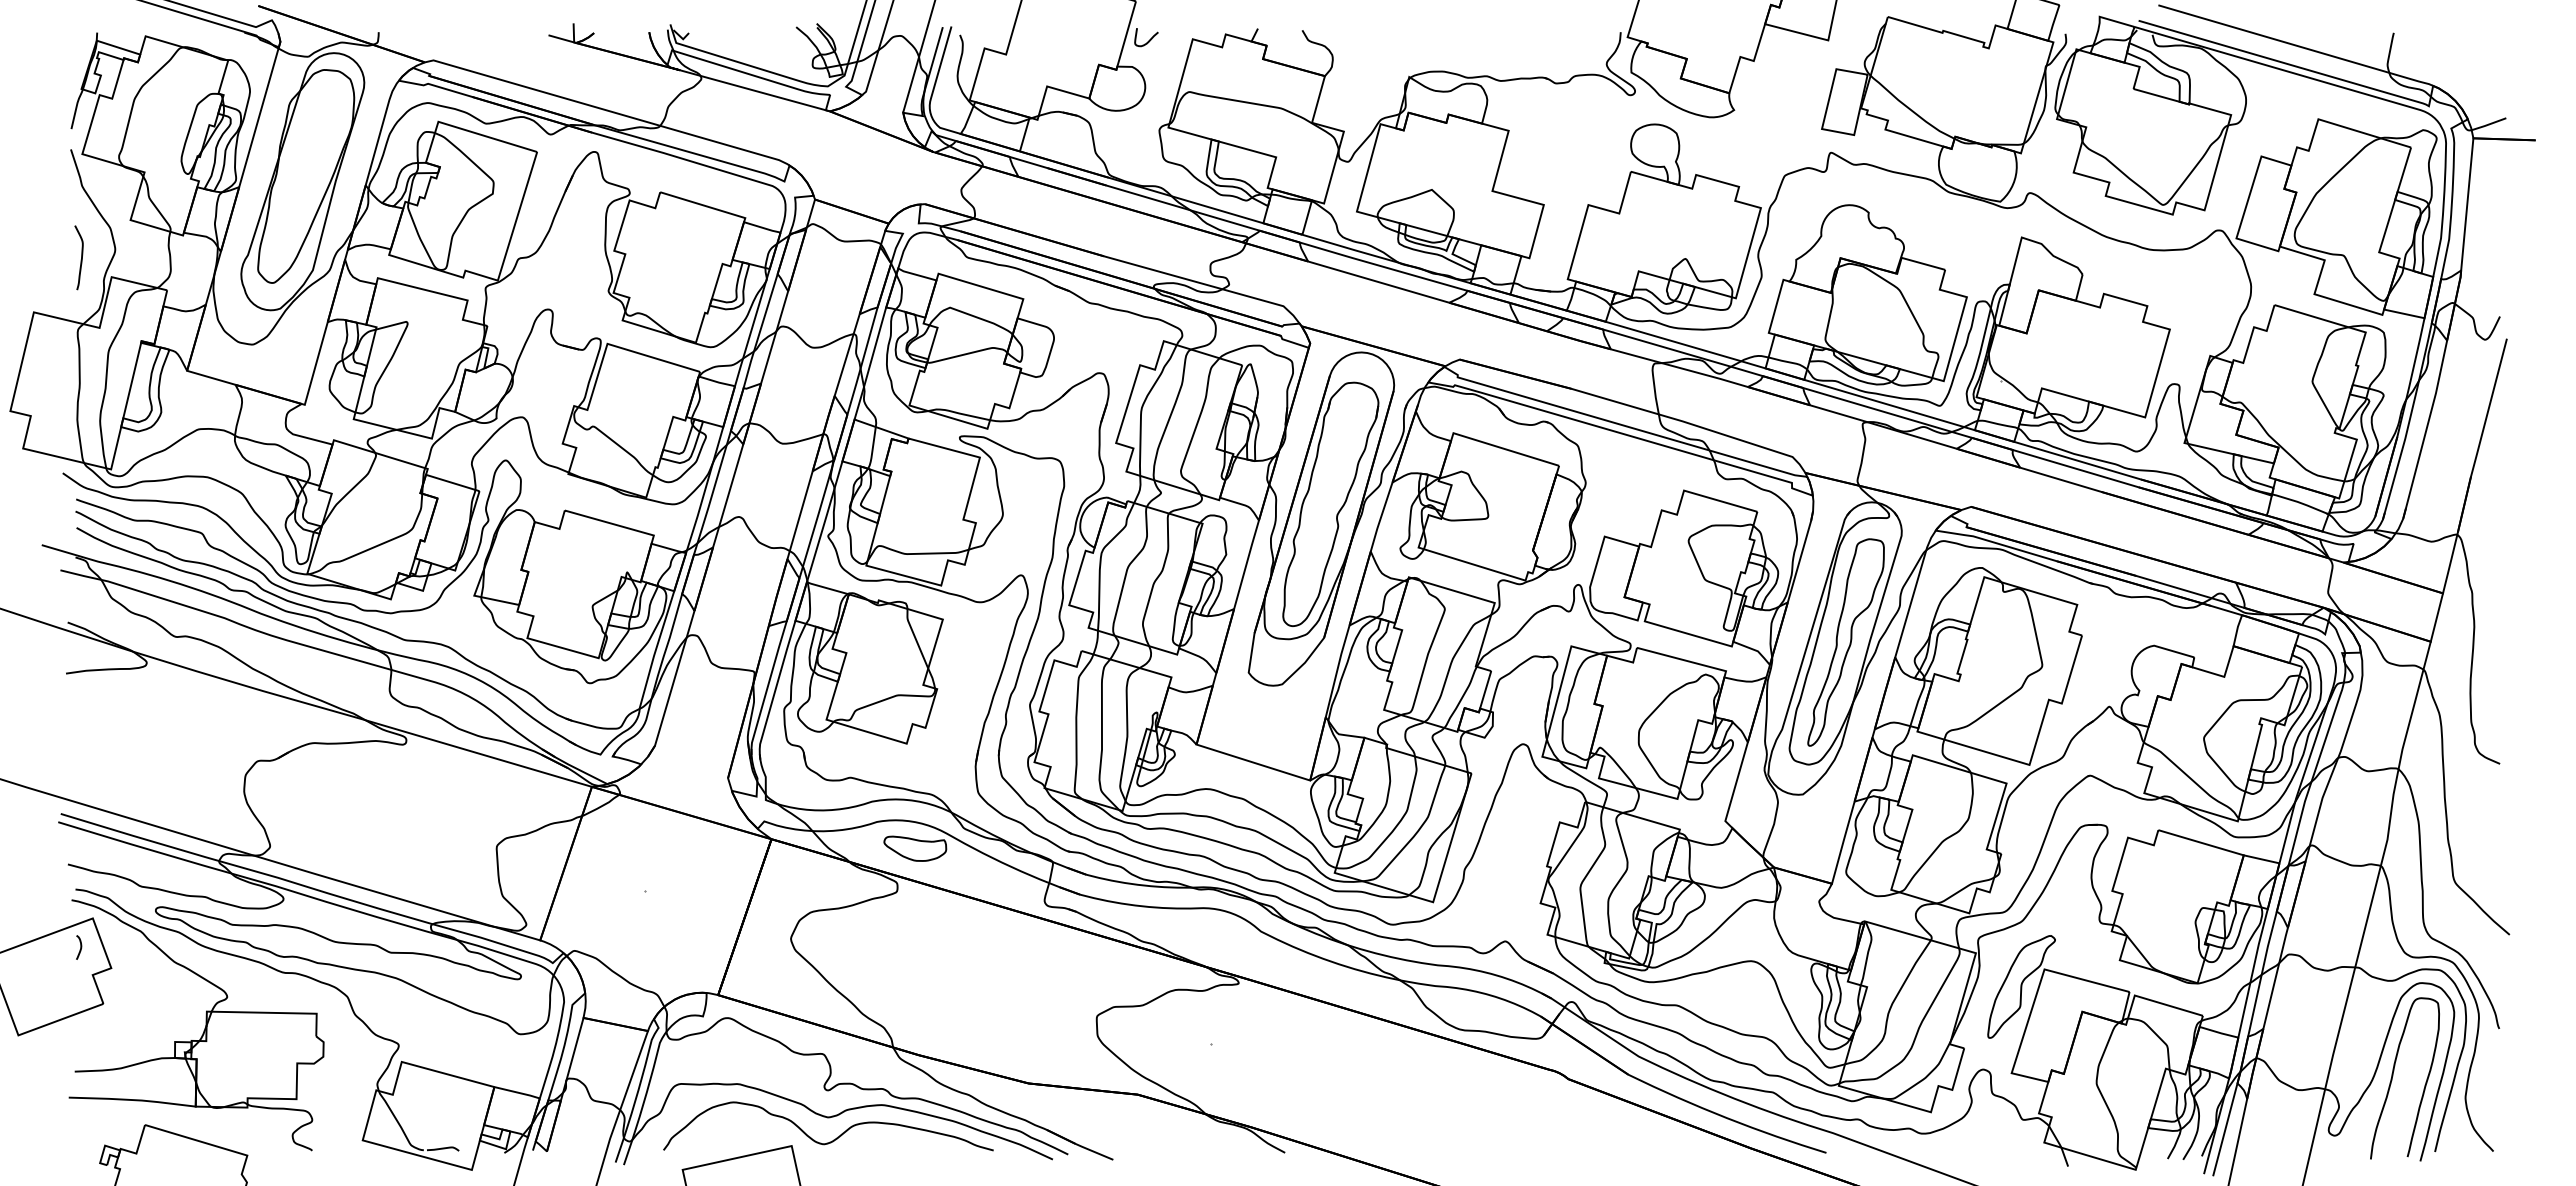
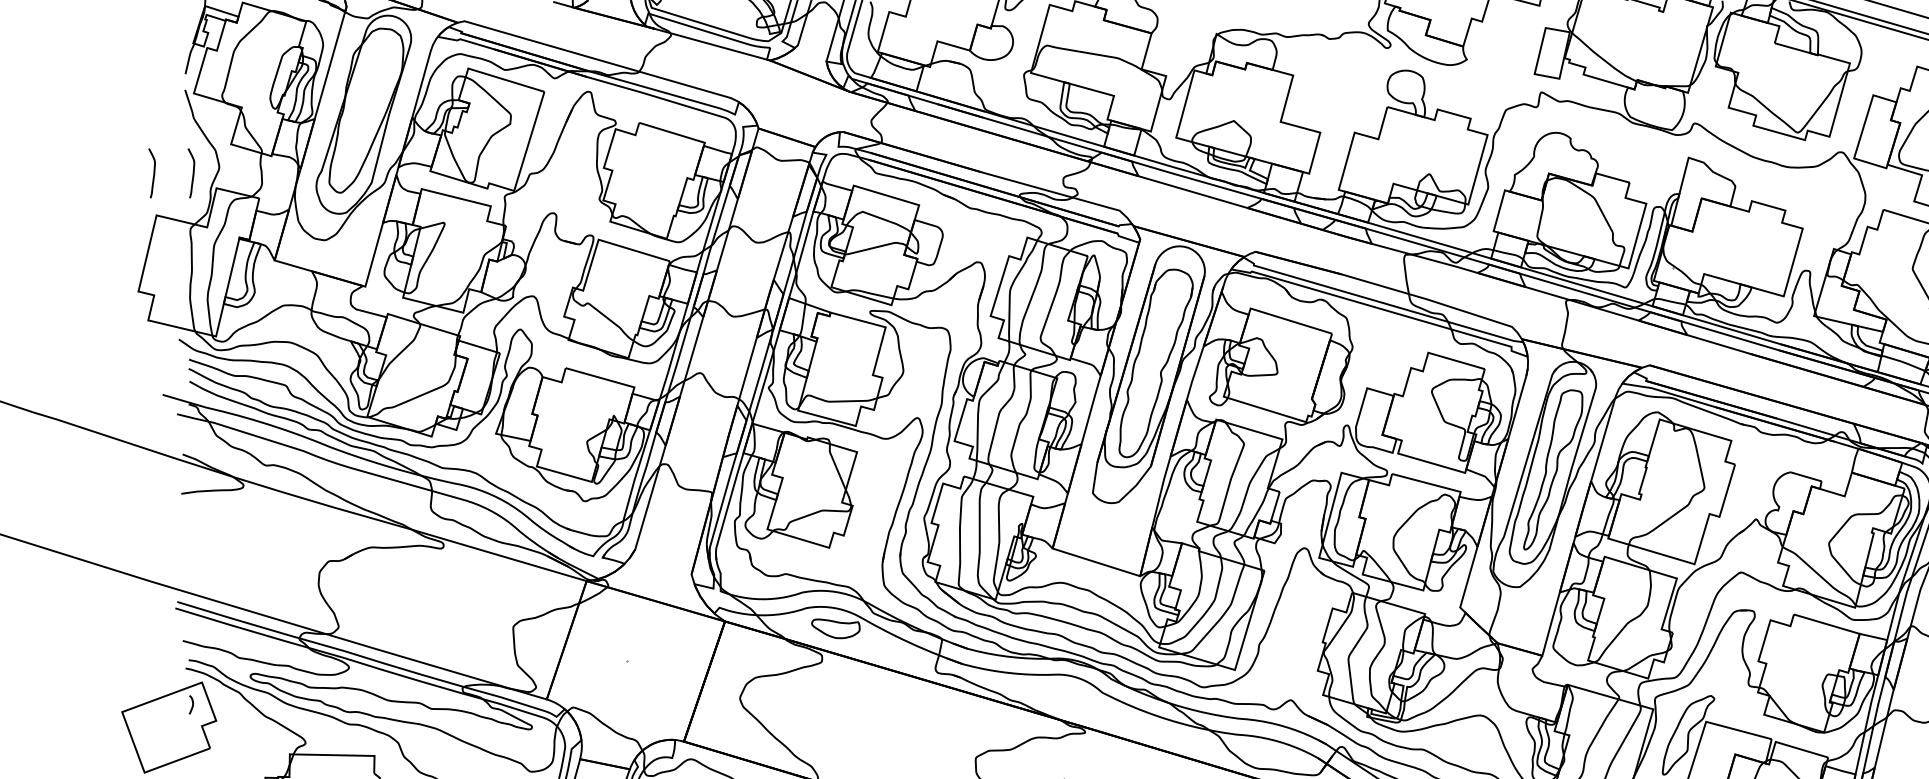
curve: (29, 259) -> (153, 174), added

